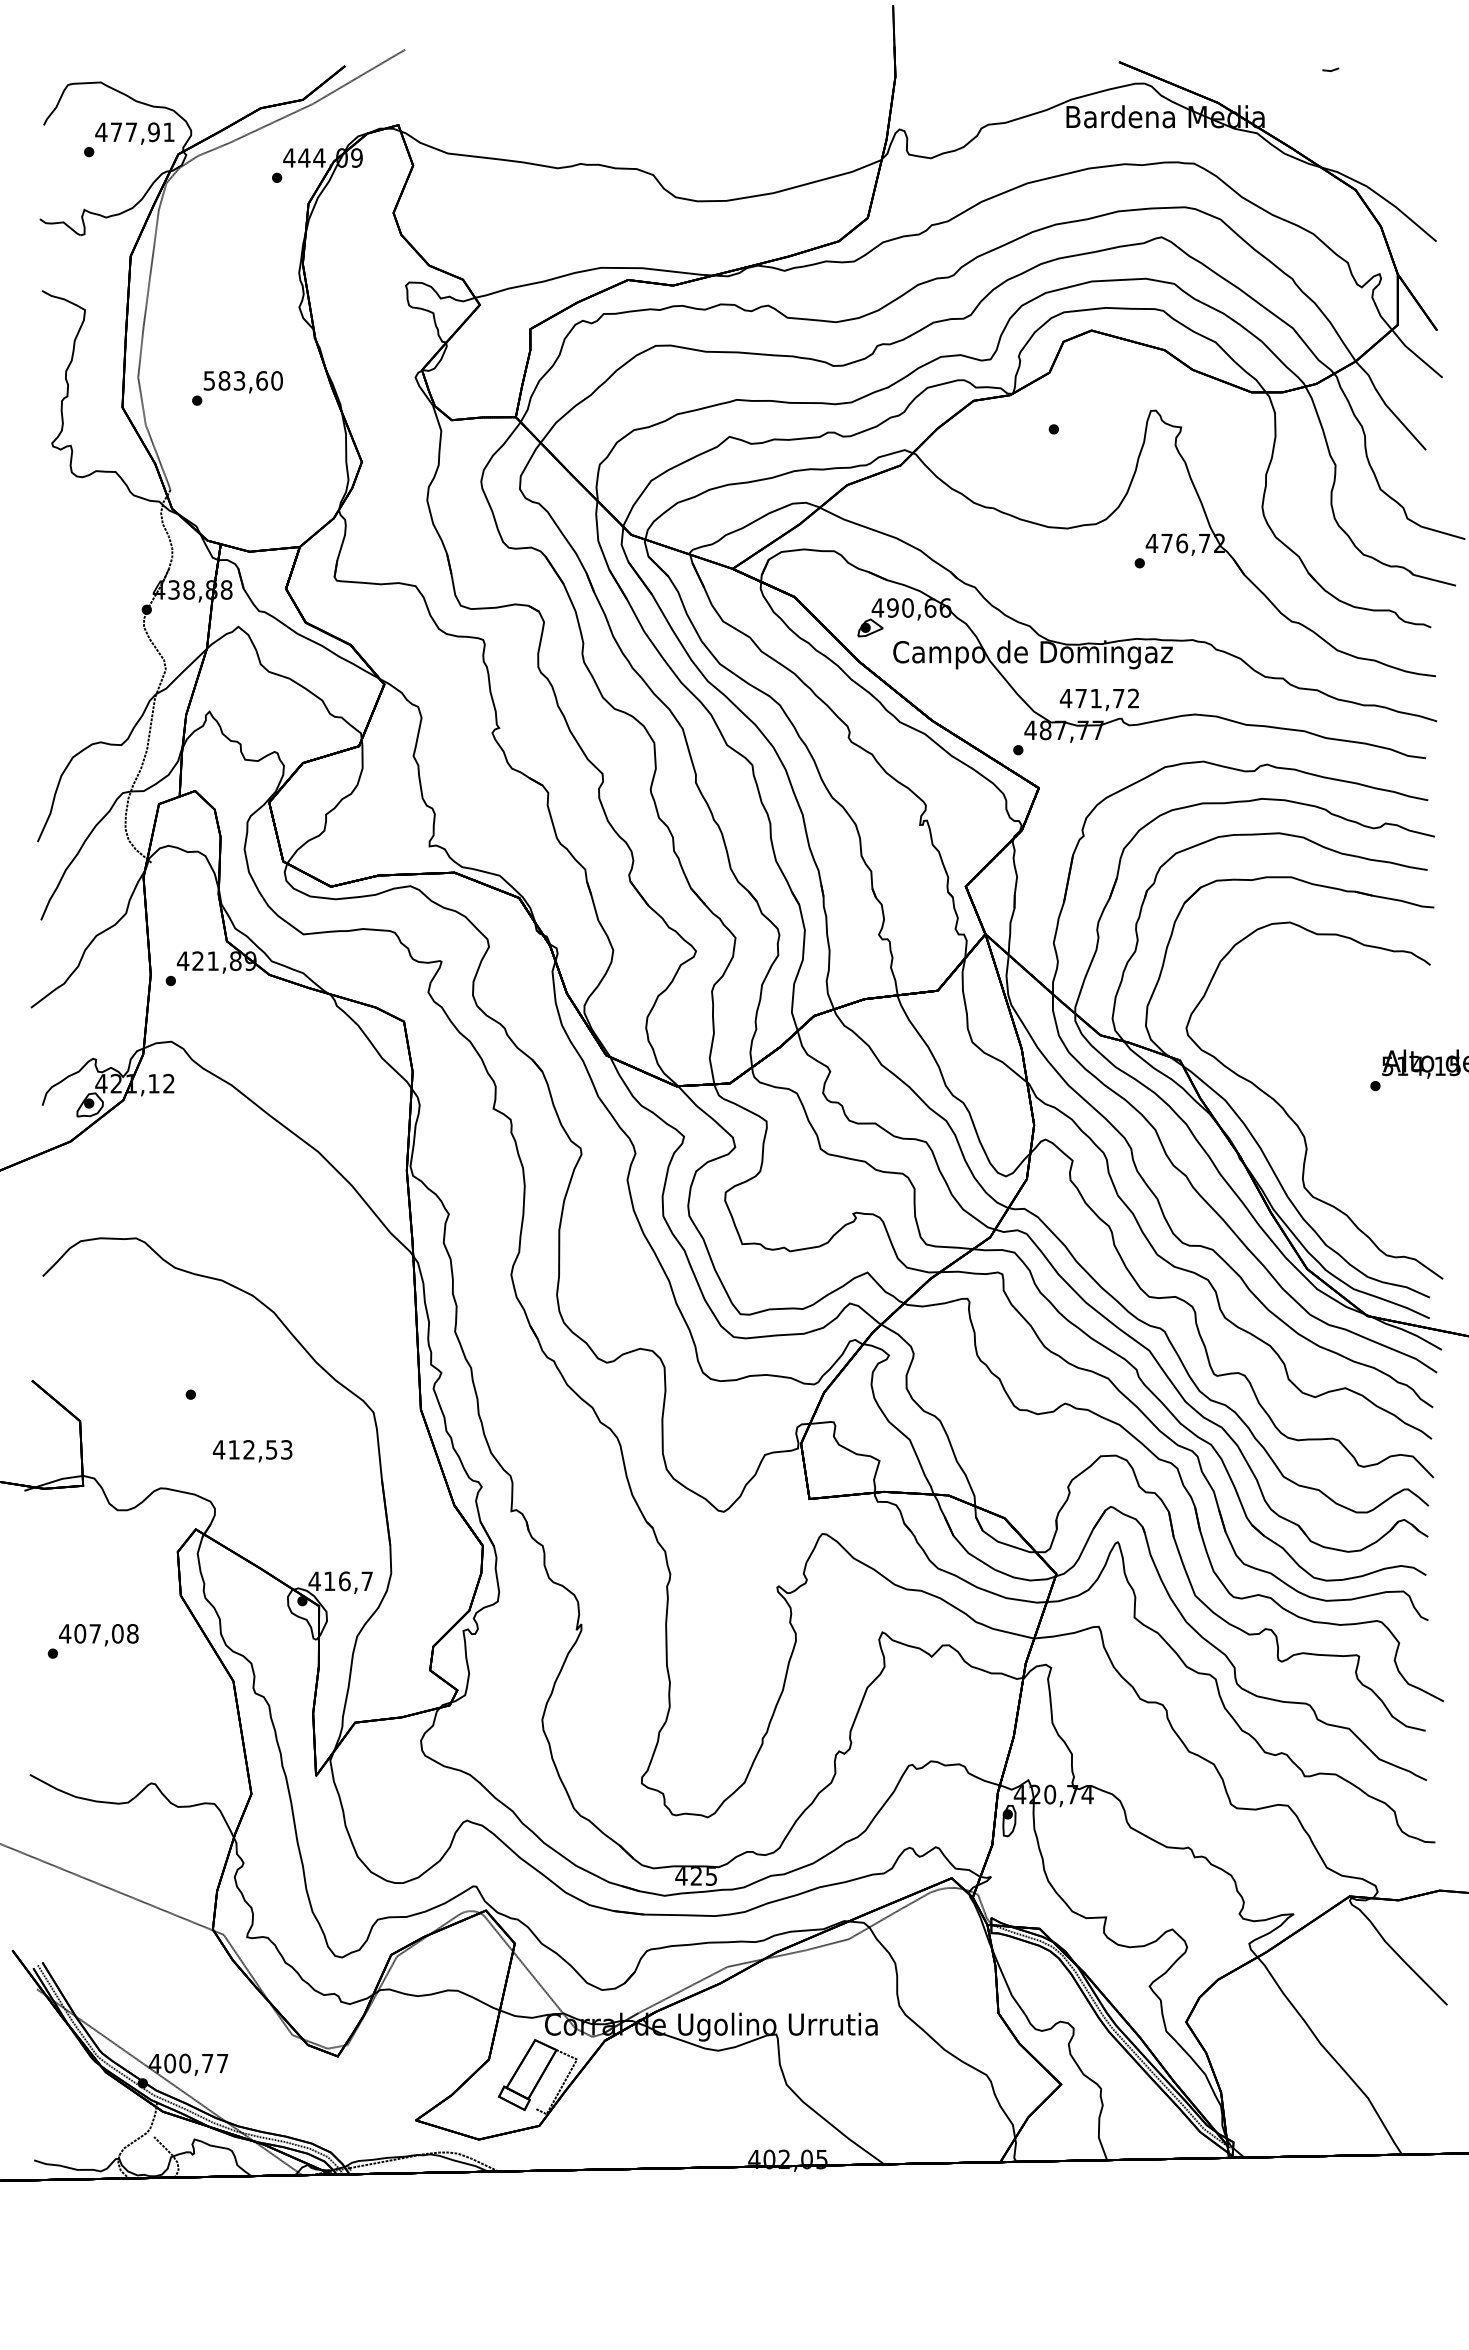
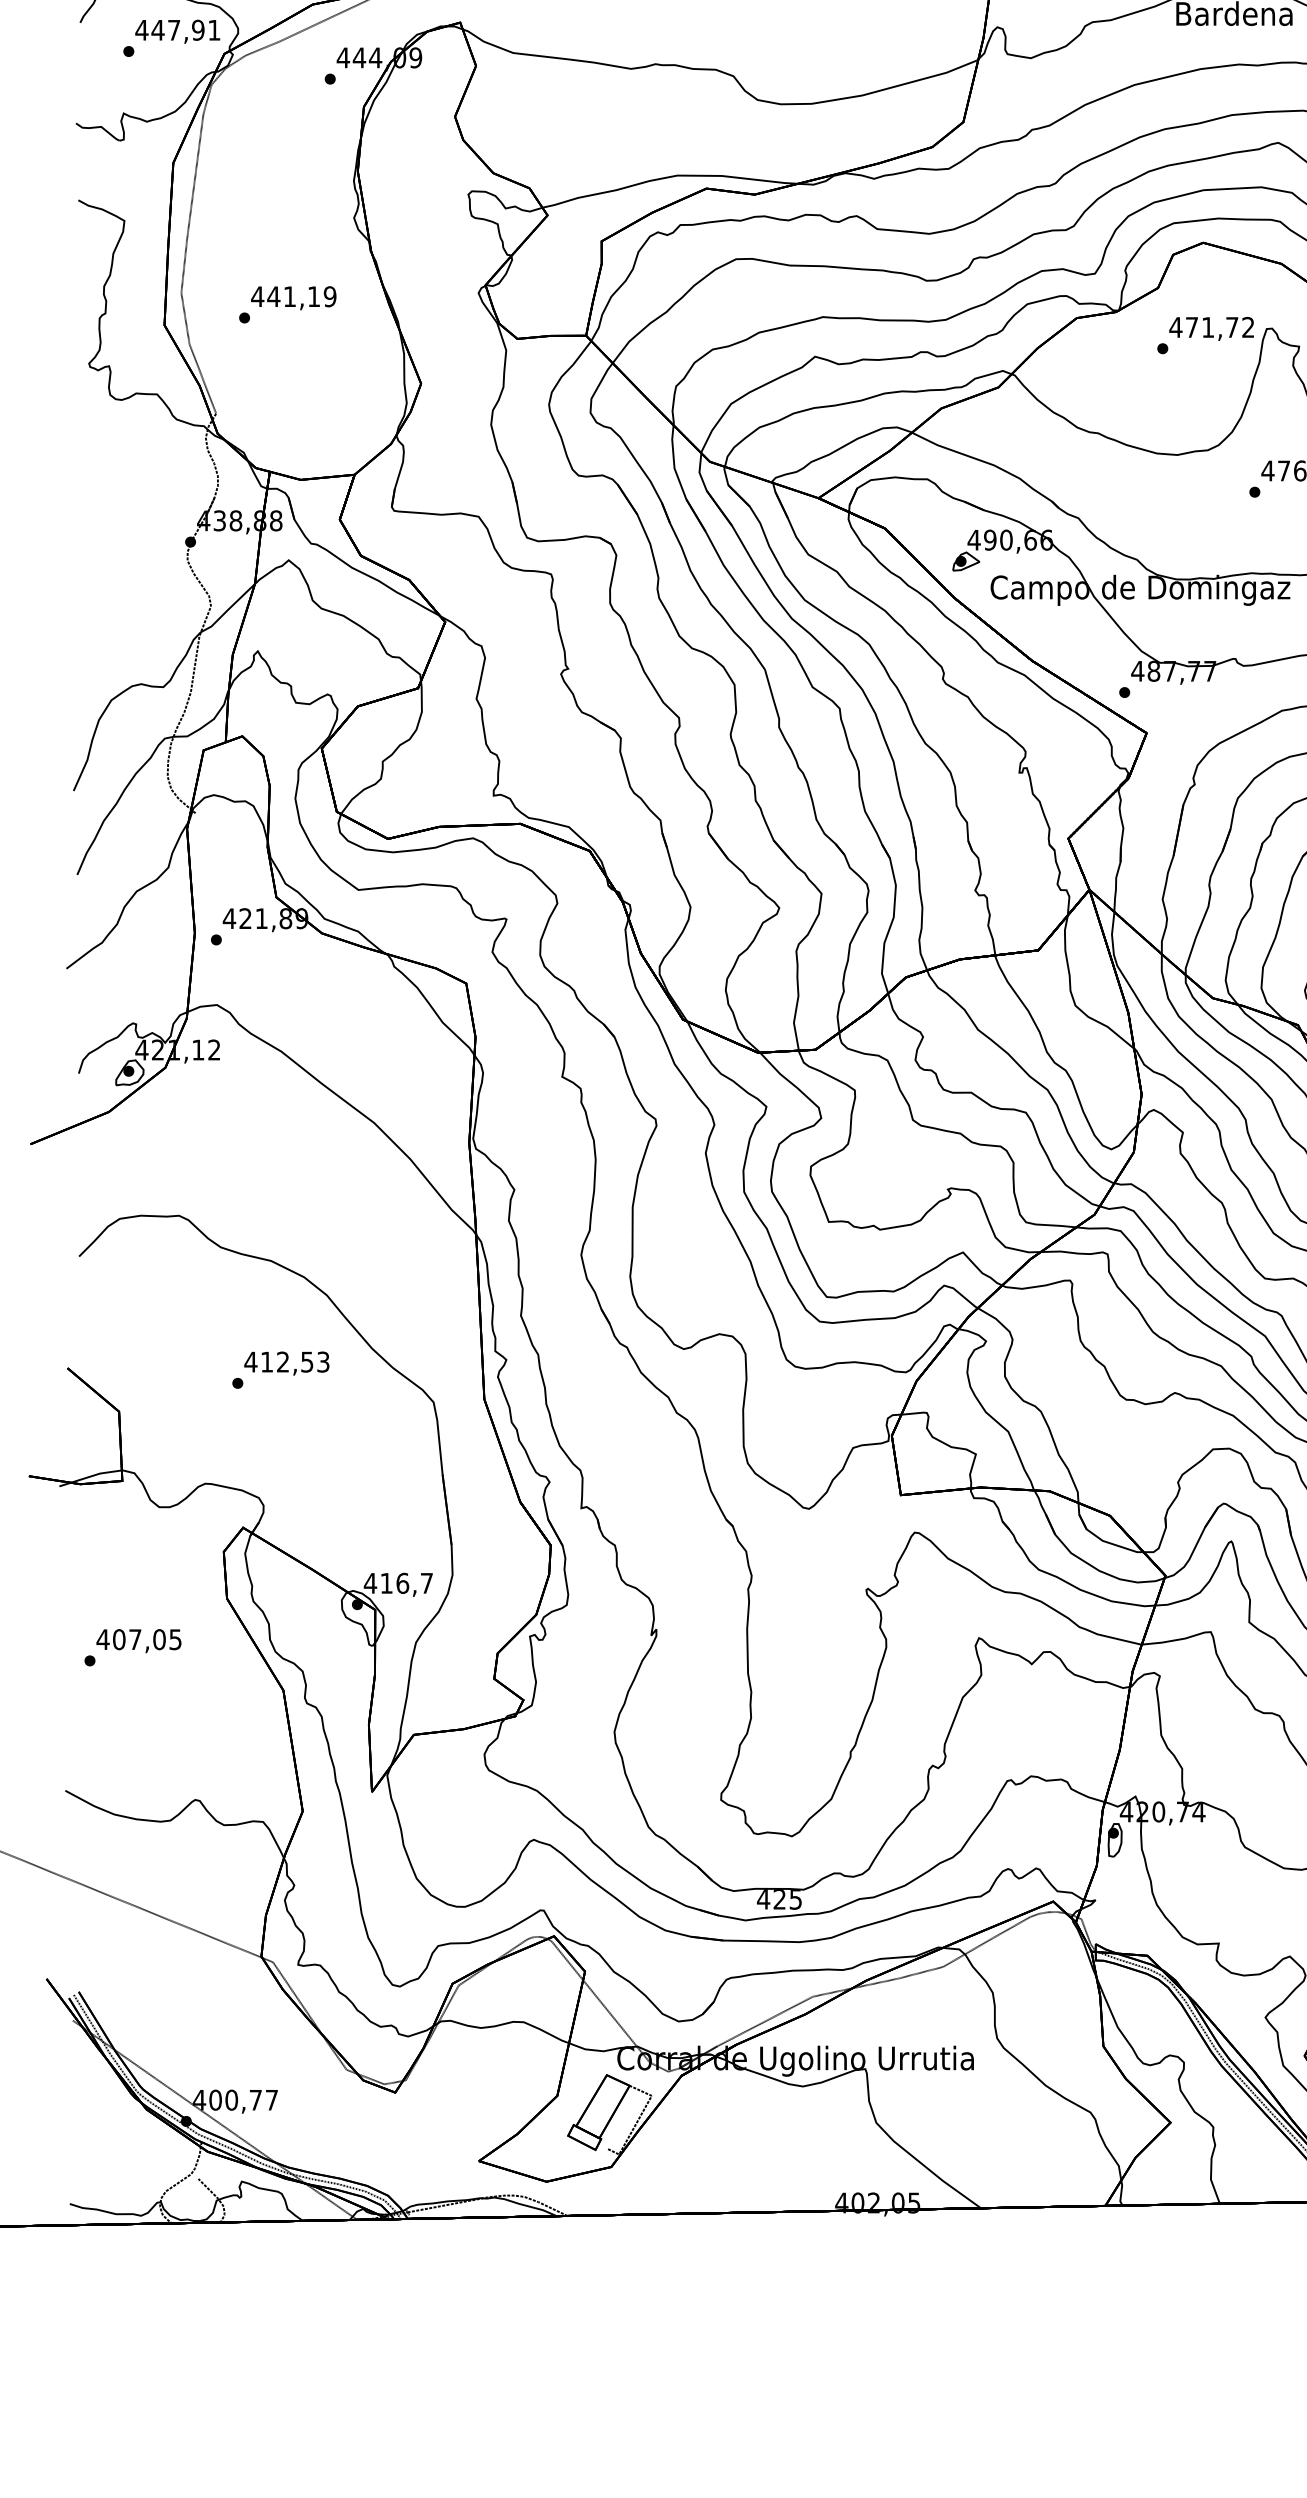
text: (116, 131) -> (158, 29), 477,91 -> 447,91
text: (242, 380) -> (293, 296), 583,60 -> 441,19
text: (1098, 699) -> (1210, 328), moved
text: (252, 1451) -> (286, 1363), moved
text: (132, 1633) -> (175, 1639), 407,08 -> 407,05

